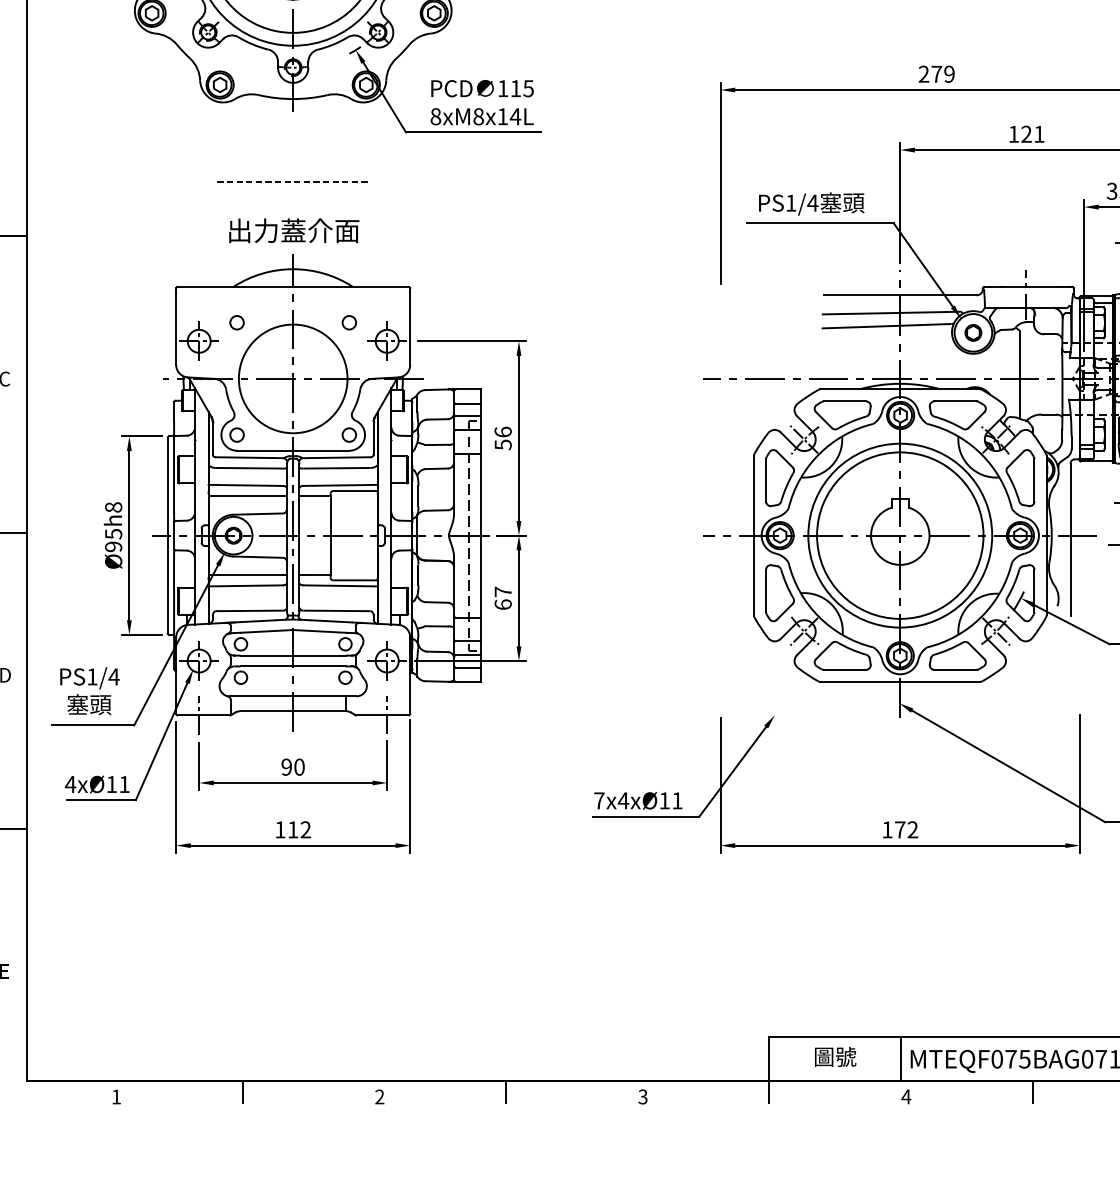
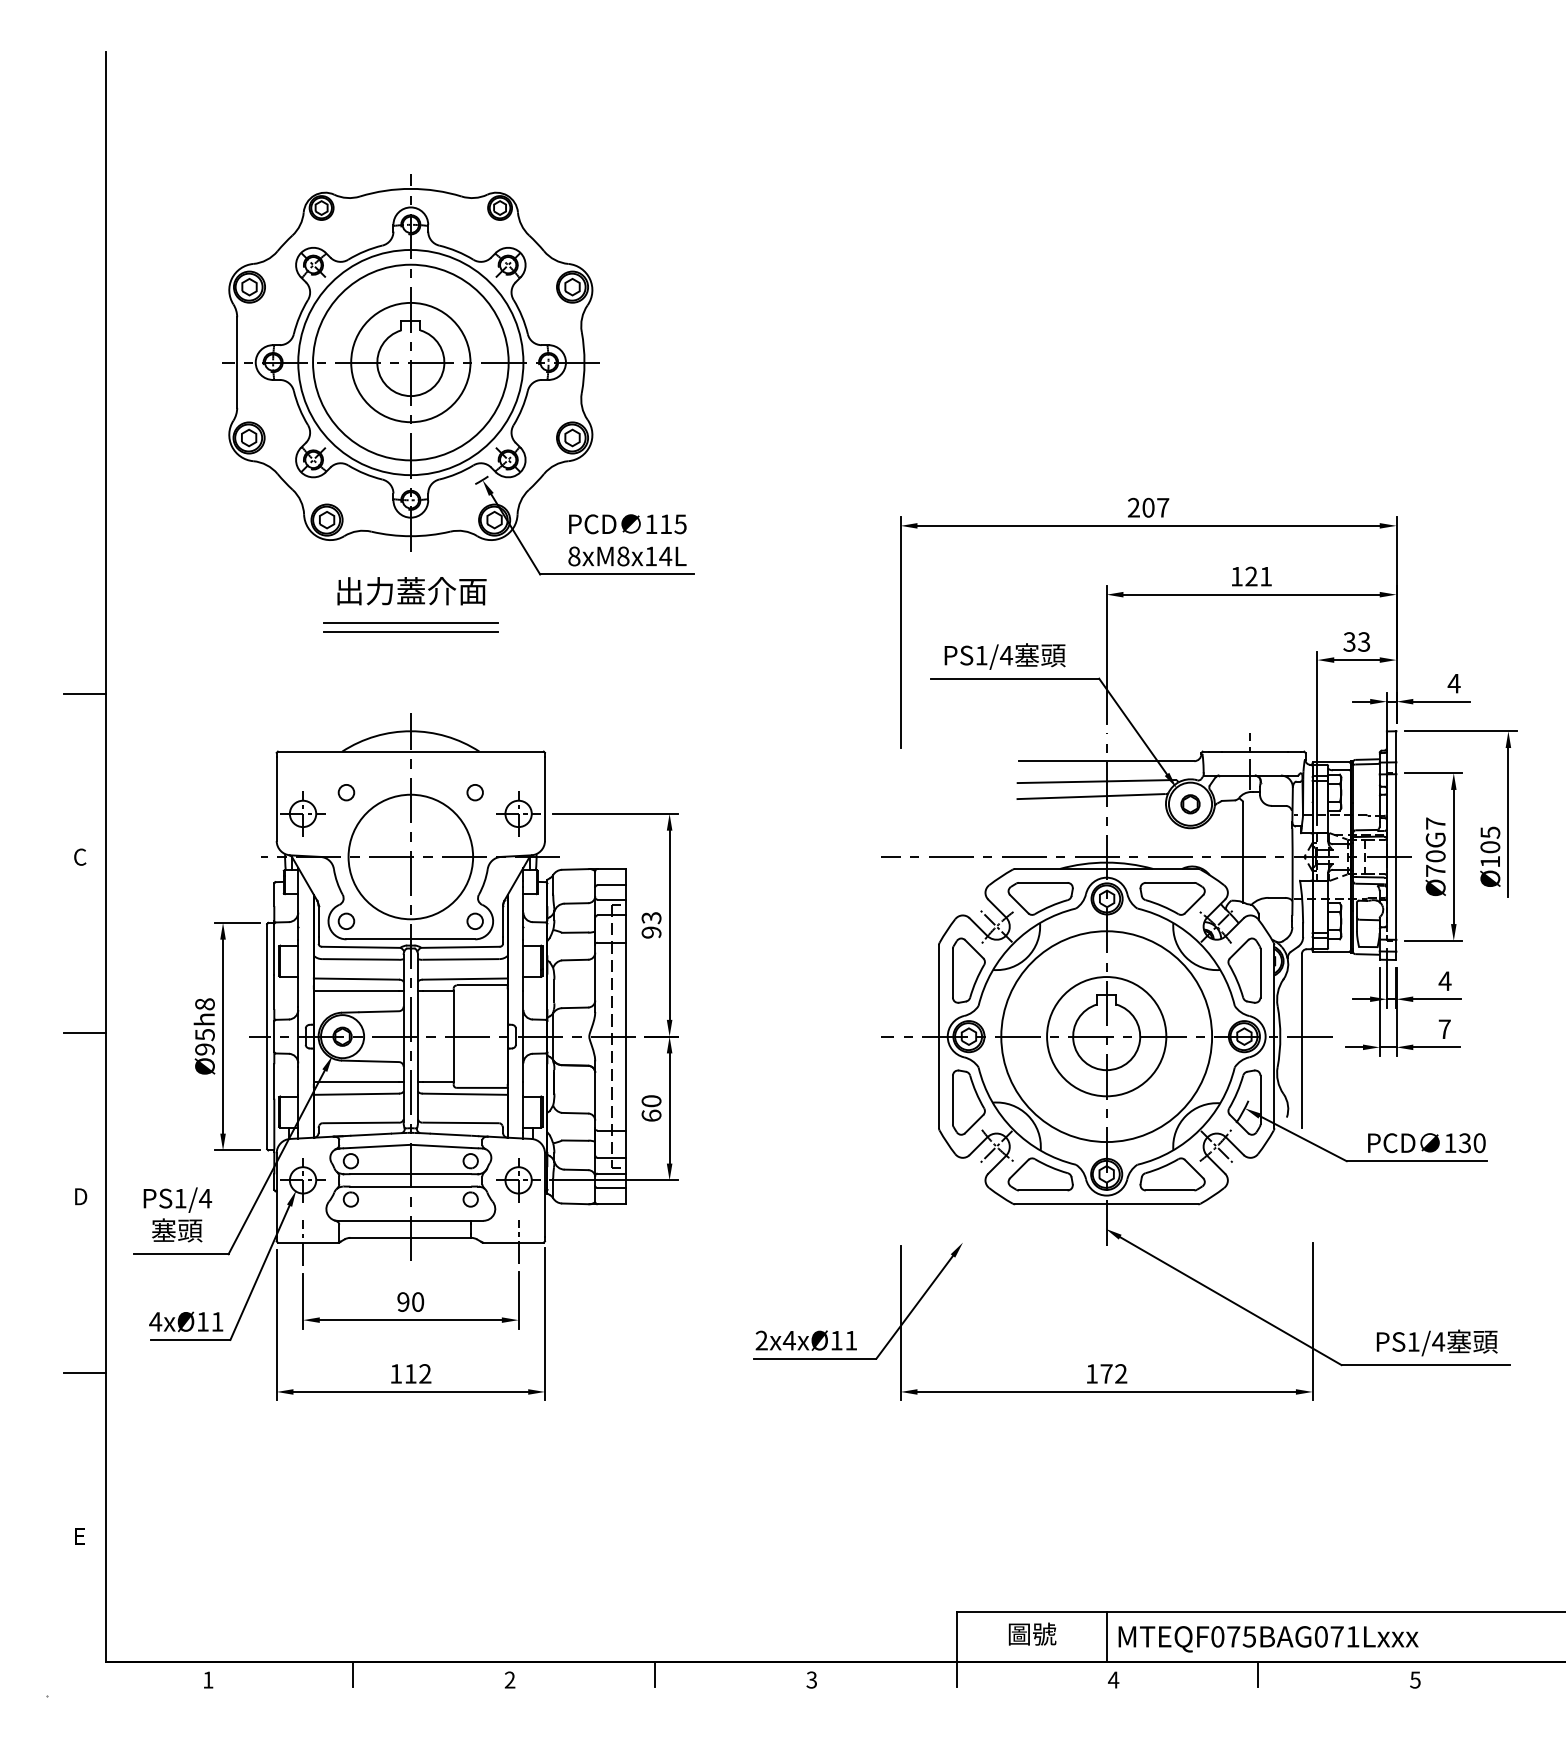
text: (942, 74) -> (1155, 507), 279 -> 207
line: (292, 175) -> (410, 623), added
line: (292, 182) -> (410, 631), dashed -> solid
text: (293, 231) -> (411, 591), moved
text: (503, 437) -> (651, 924), 56 -> 93
circle: (900, 535) -> (1106, 1036), size x0.62
text: (503, 592) -> (651, 1101), 67 -> 60
text: (599, 800) -> (761, 1340), 7x4xØ11 -> 2x4xØ11

